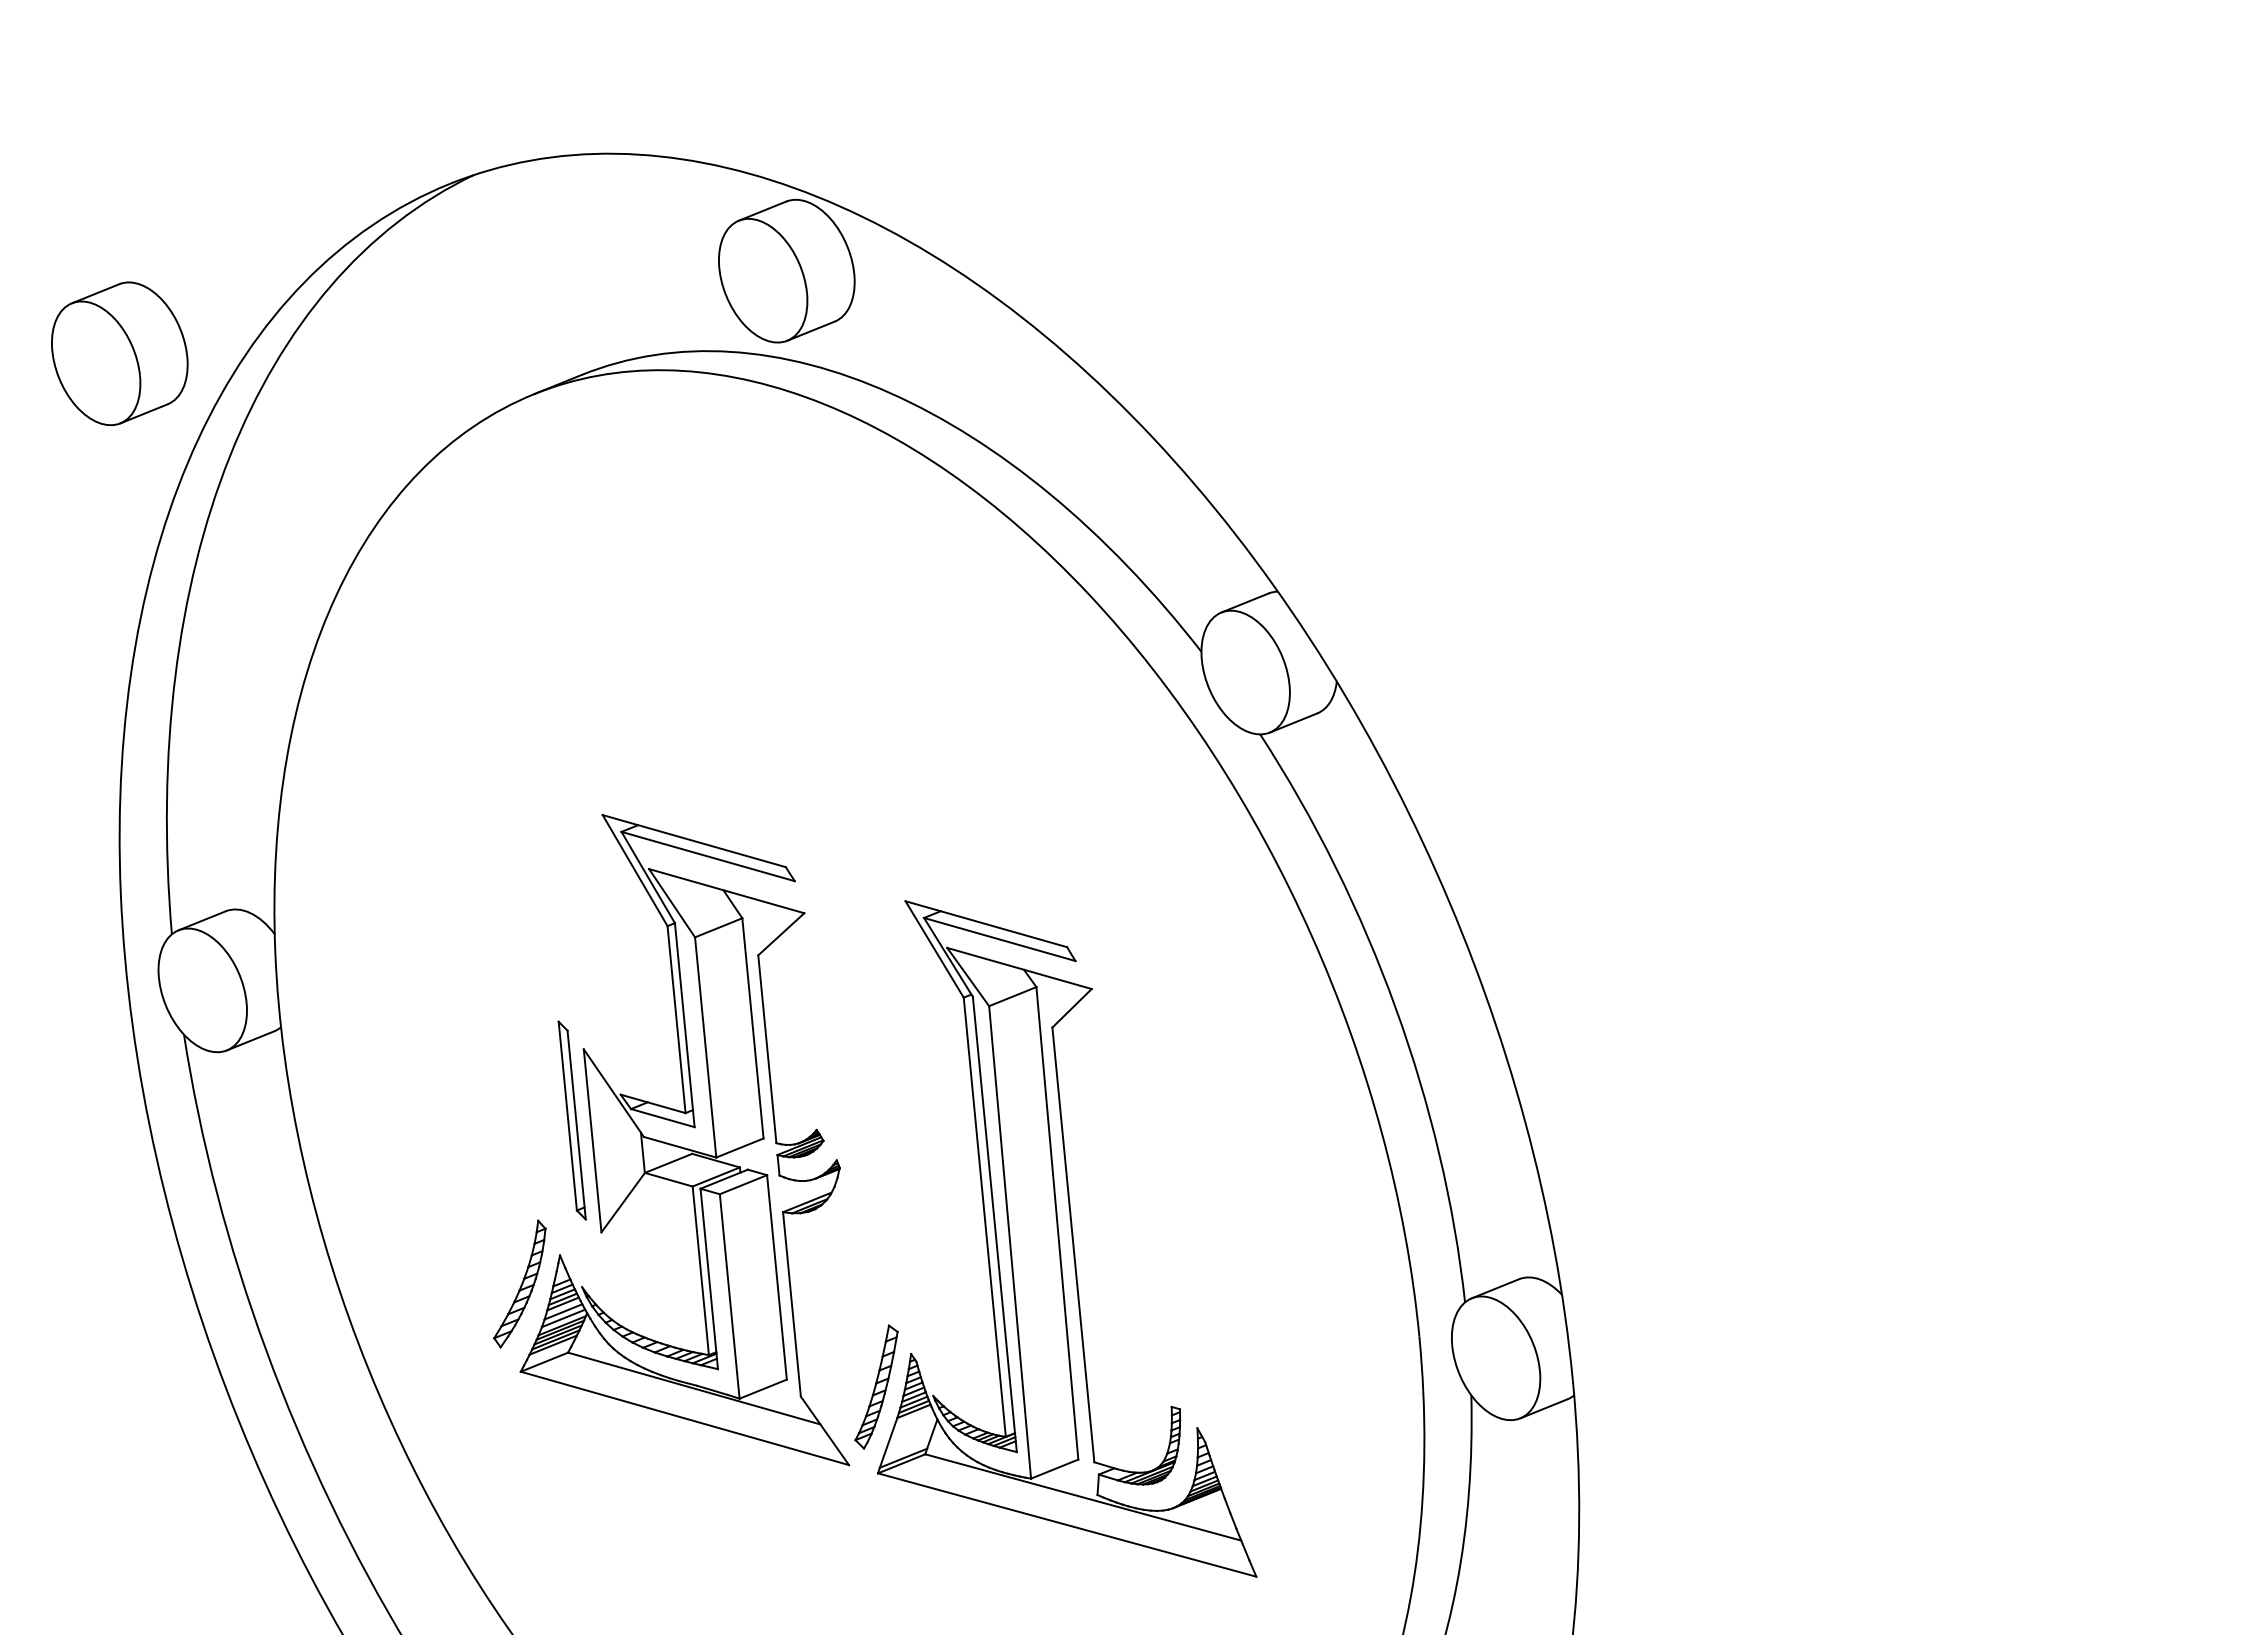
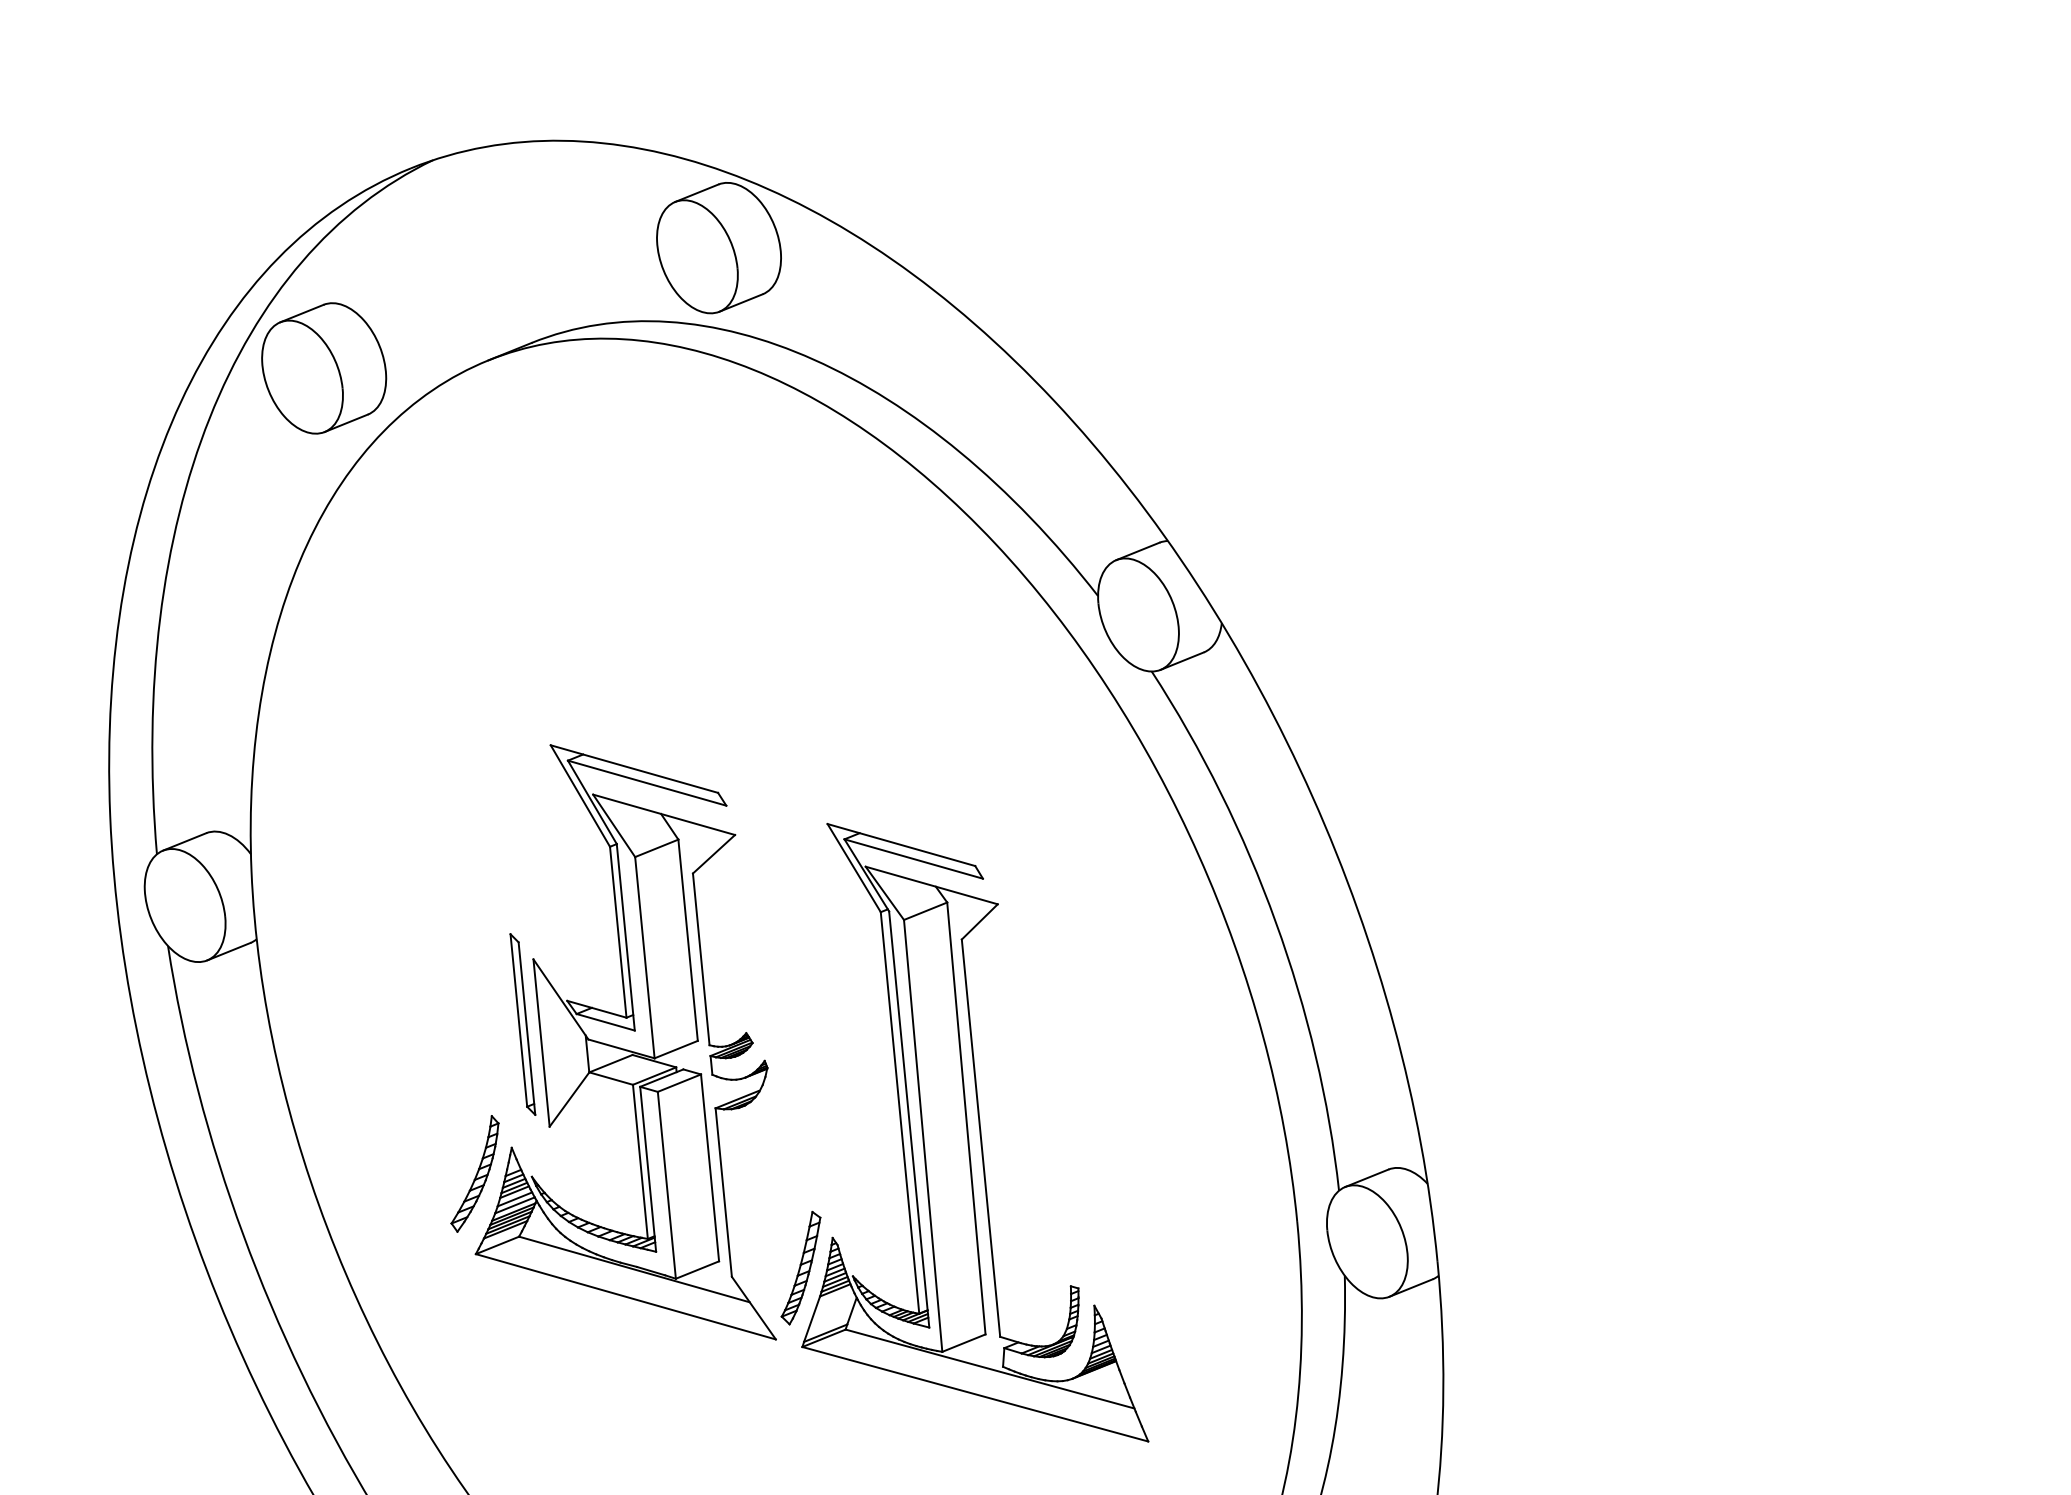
part: (119, 353) -> (323, 368), moved

